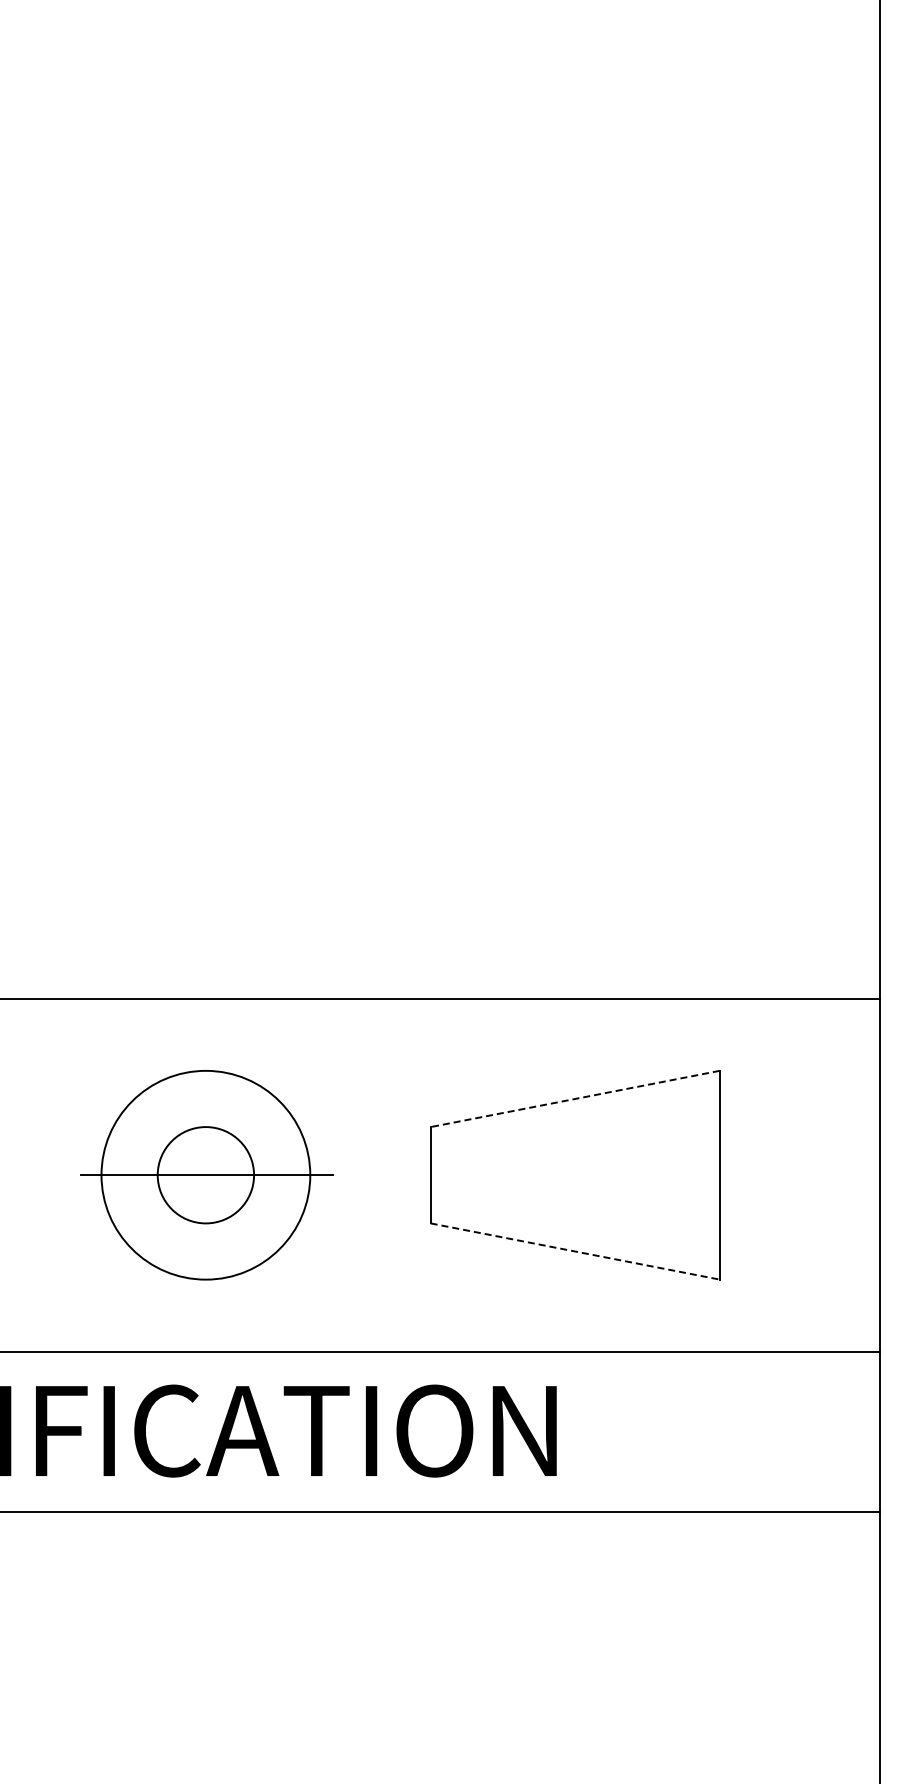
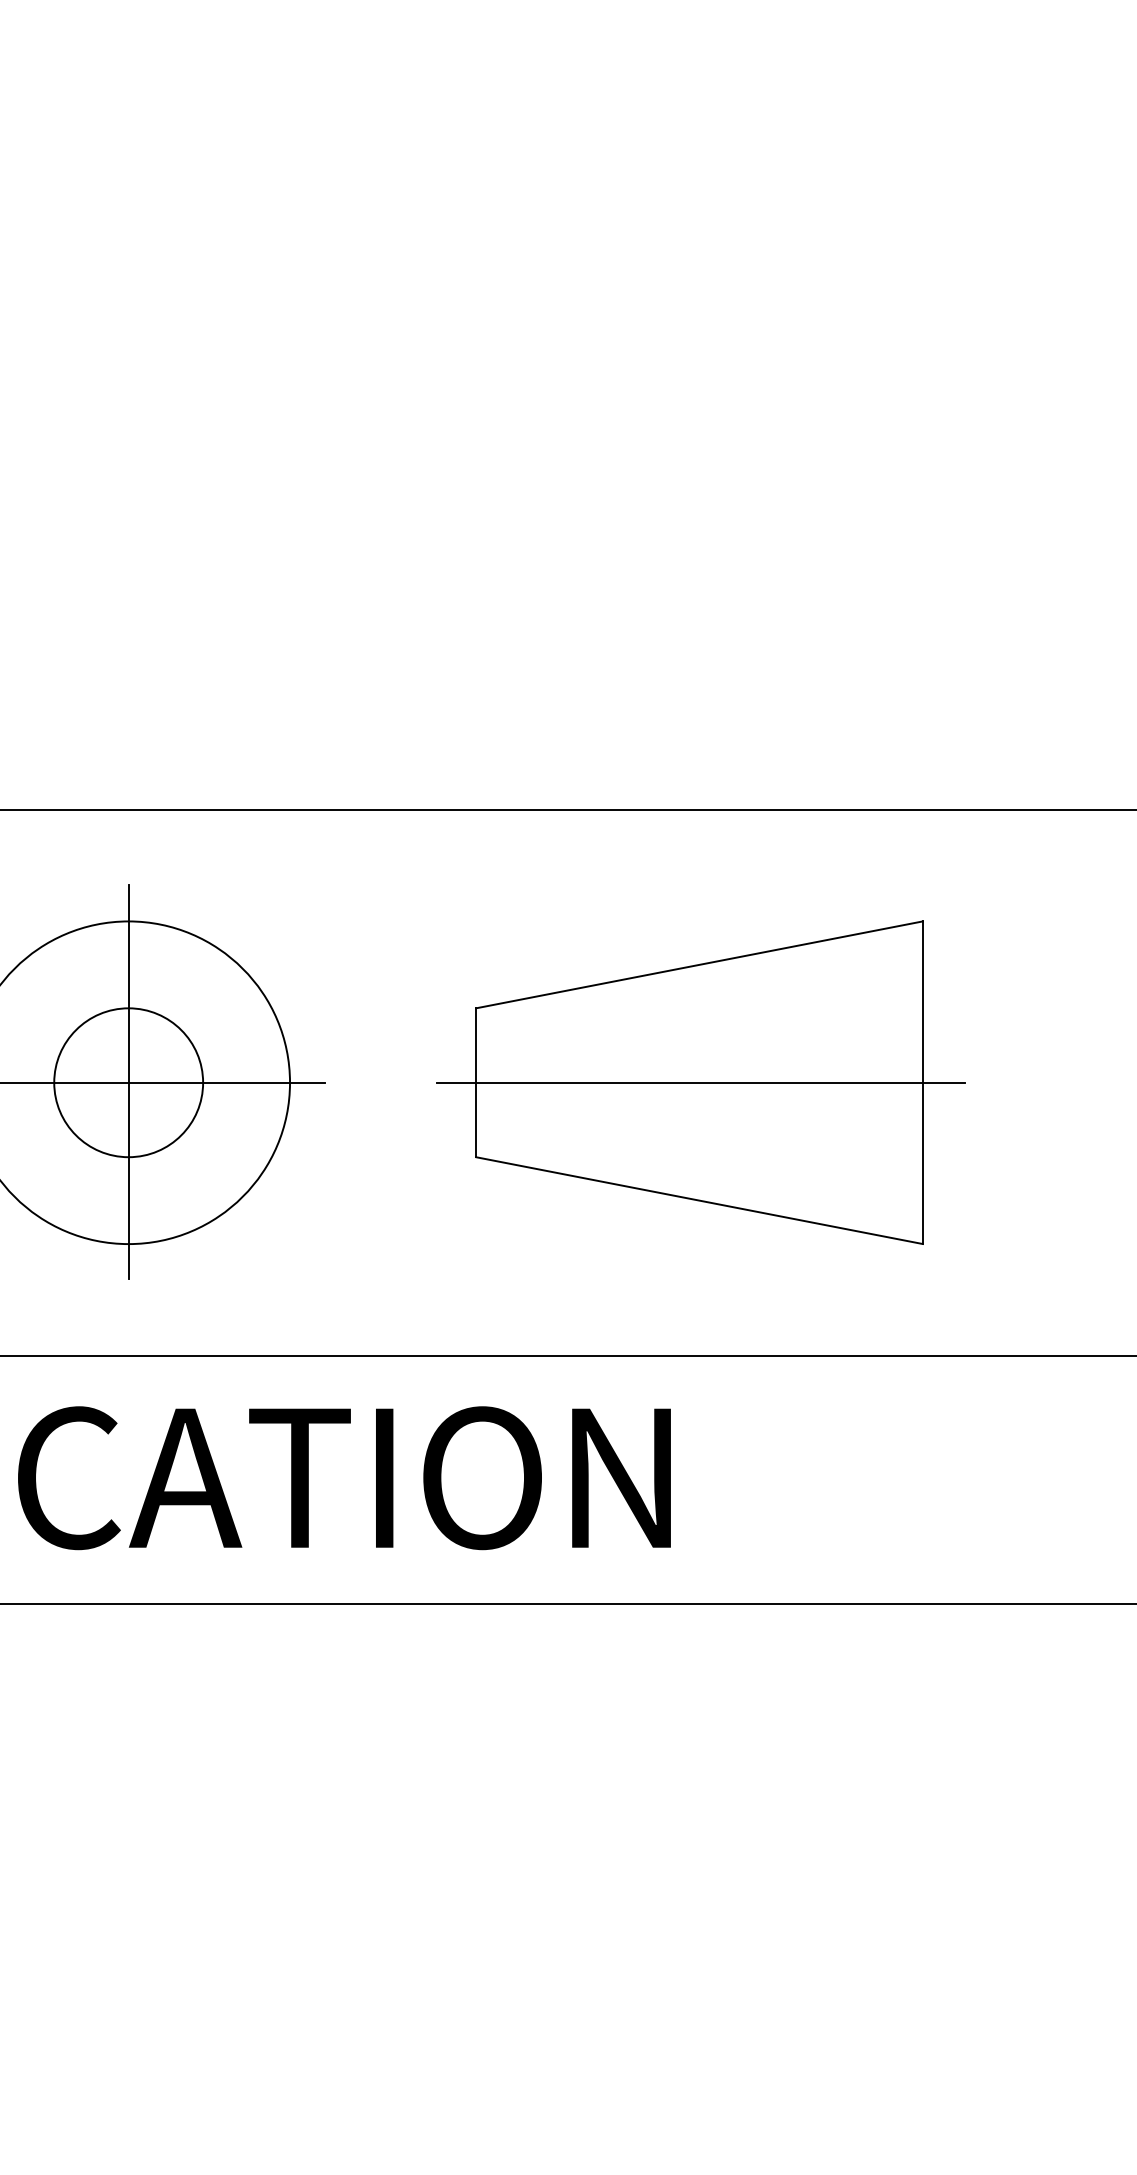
line: (574, 1099) -> (698, 965), dashed -> solid
line: (205, 1174) -> (128, 1081), added
line: (576, 1175) -> (701, 1083), added
line: (575, 1251) -> (699, 1200), dashed -> solid

